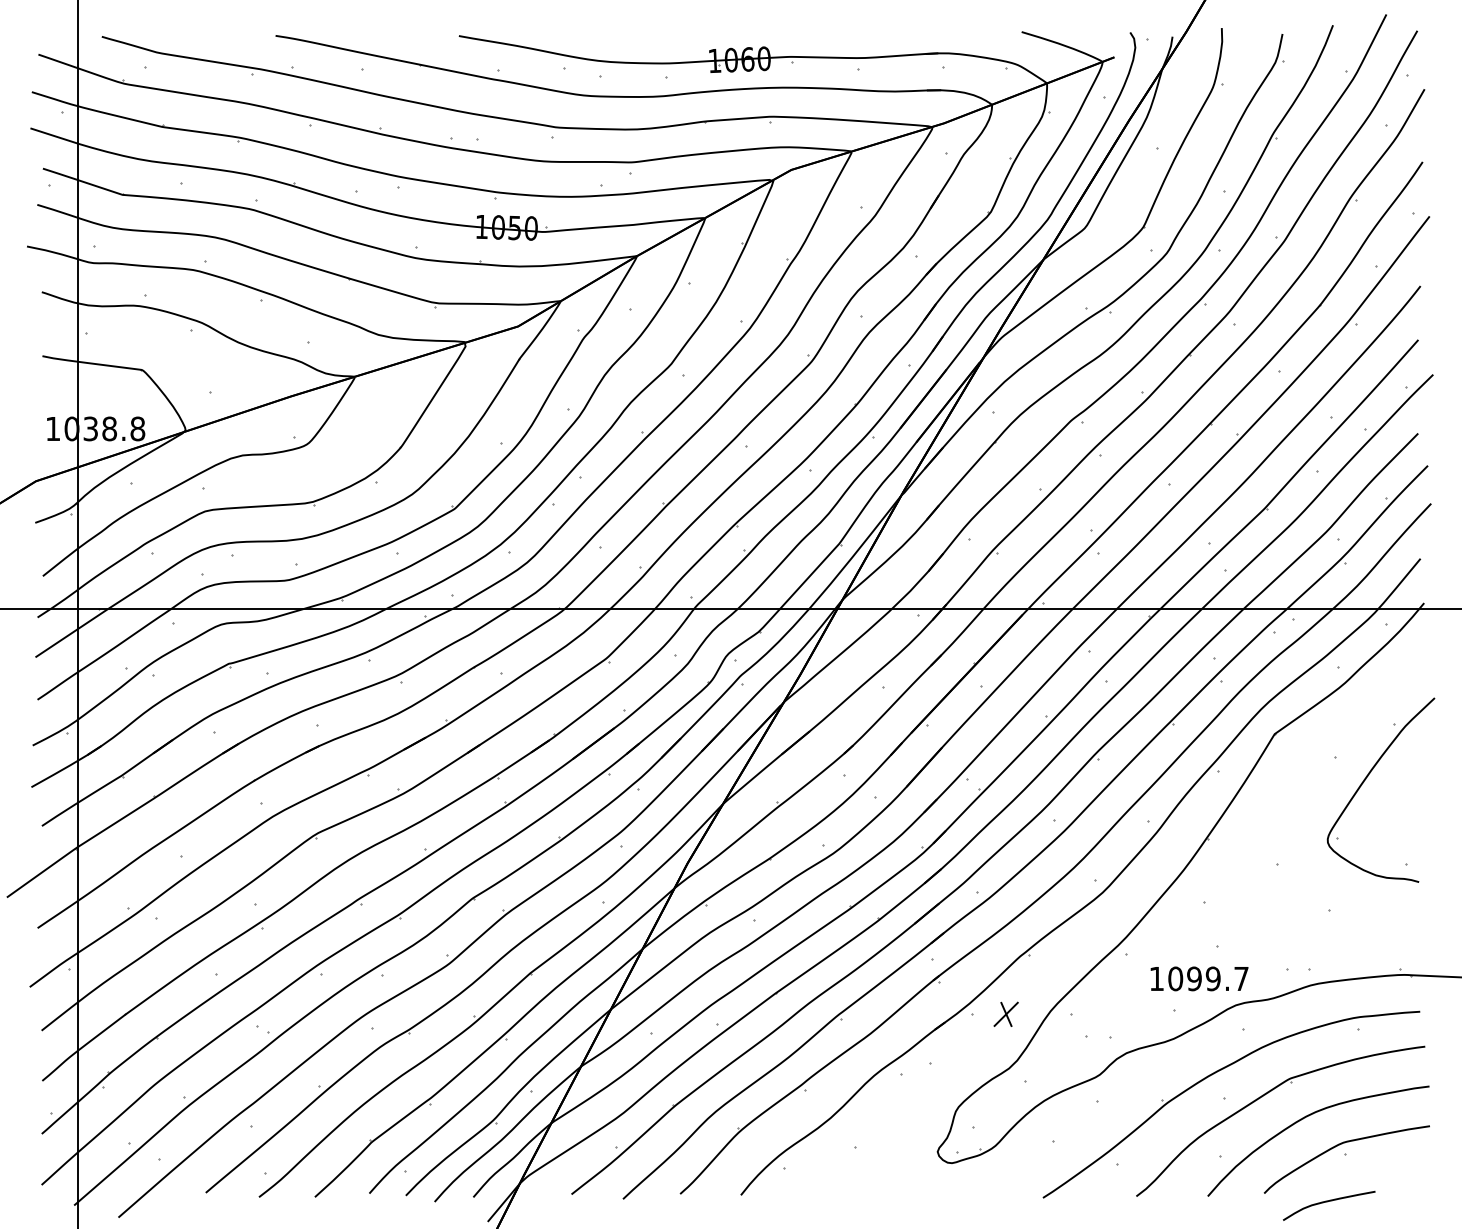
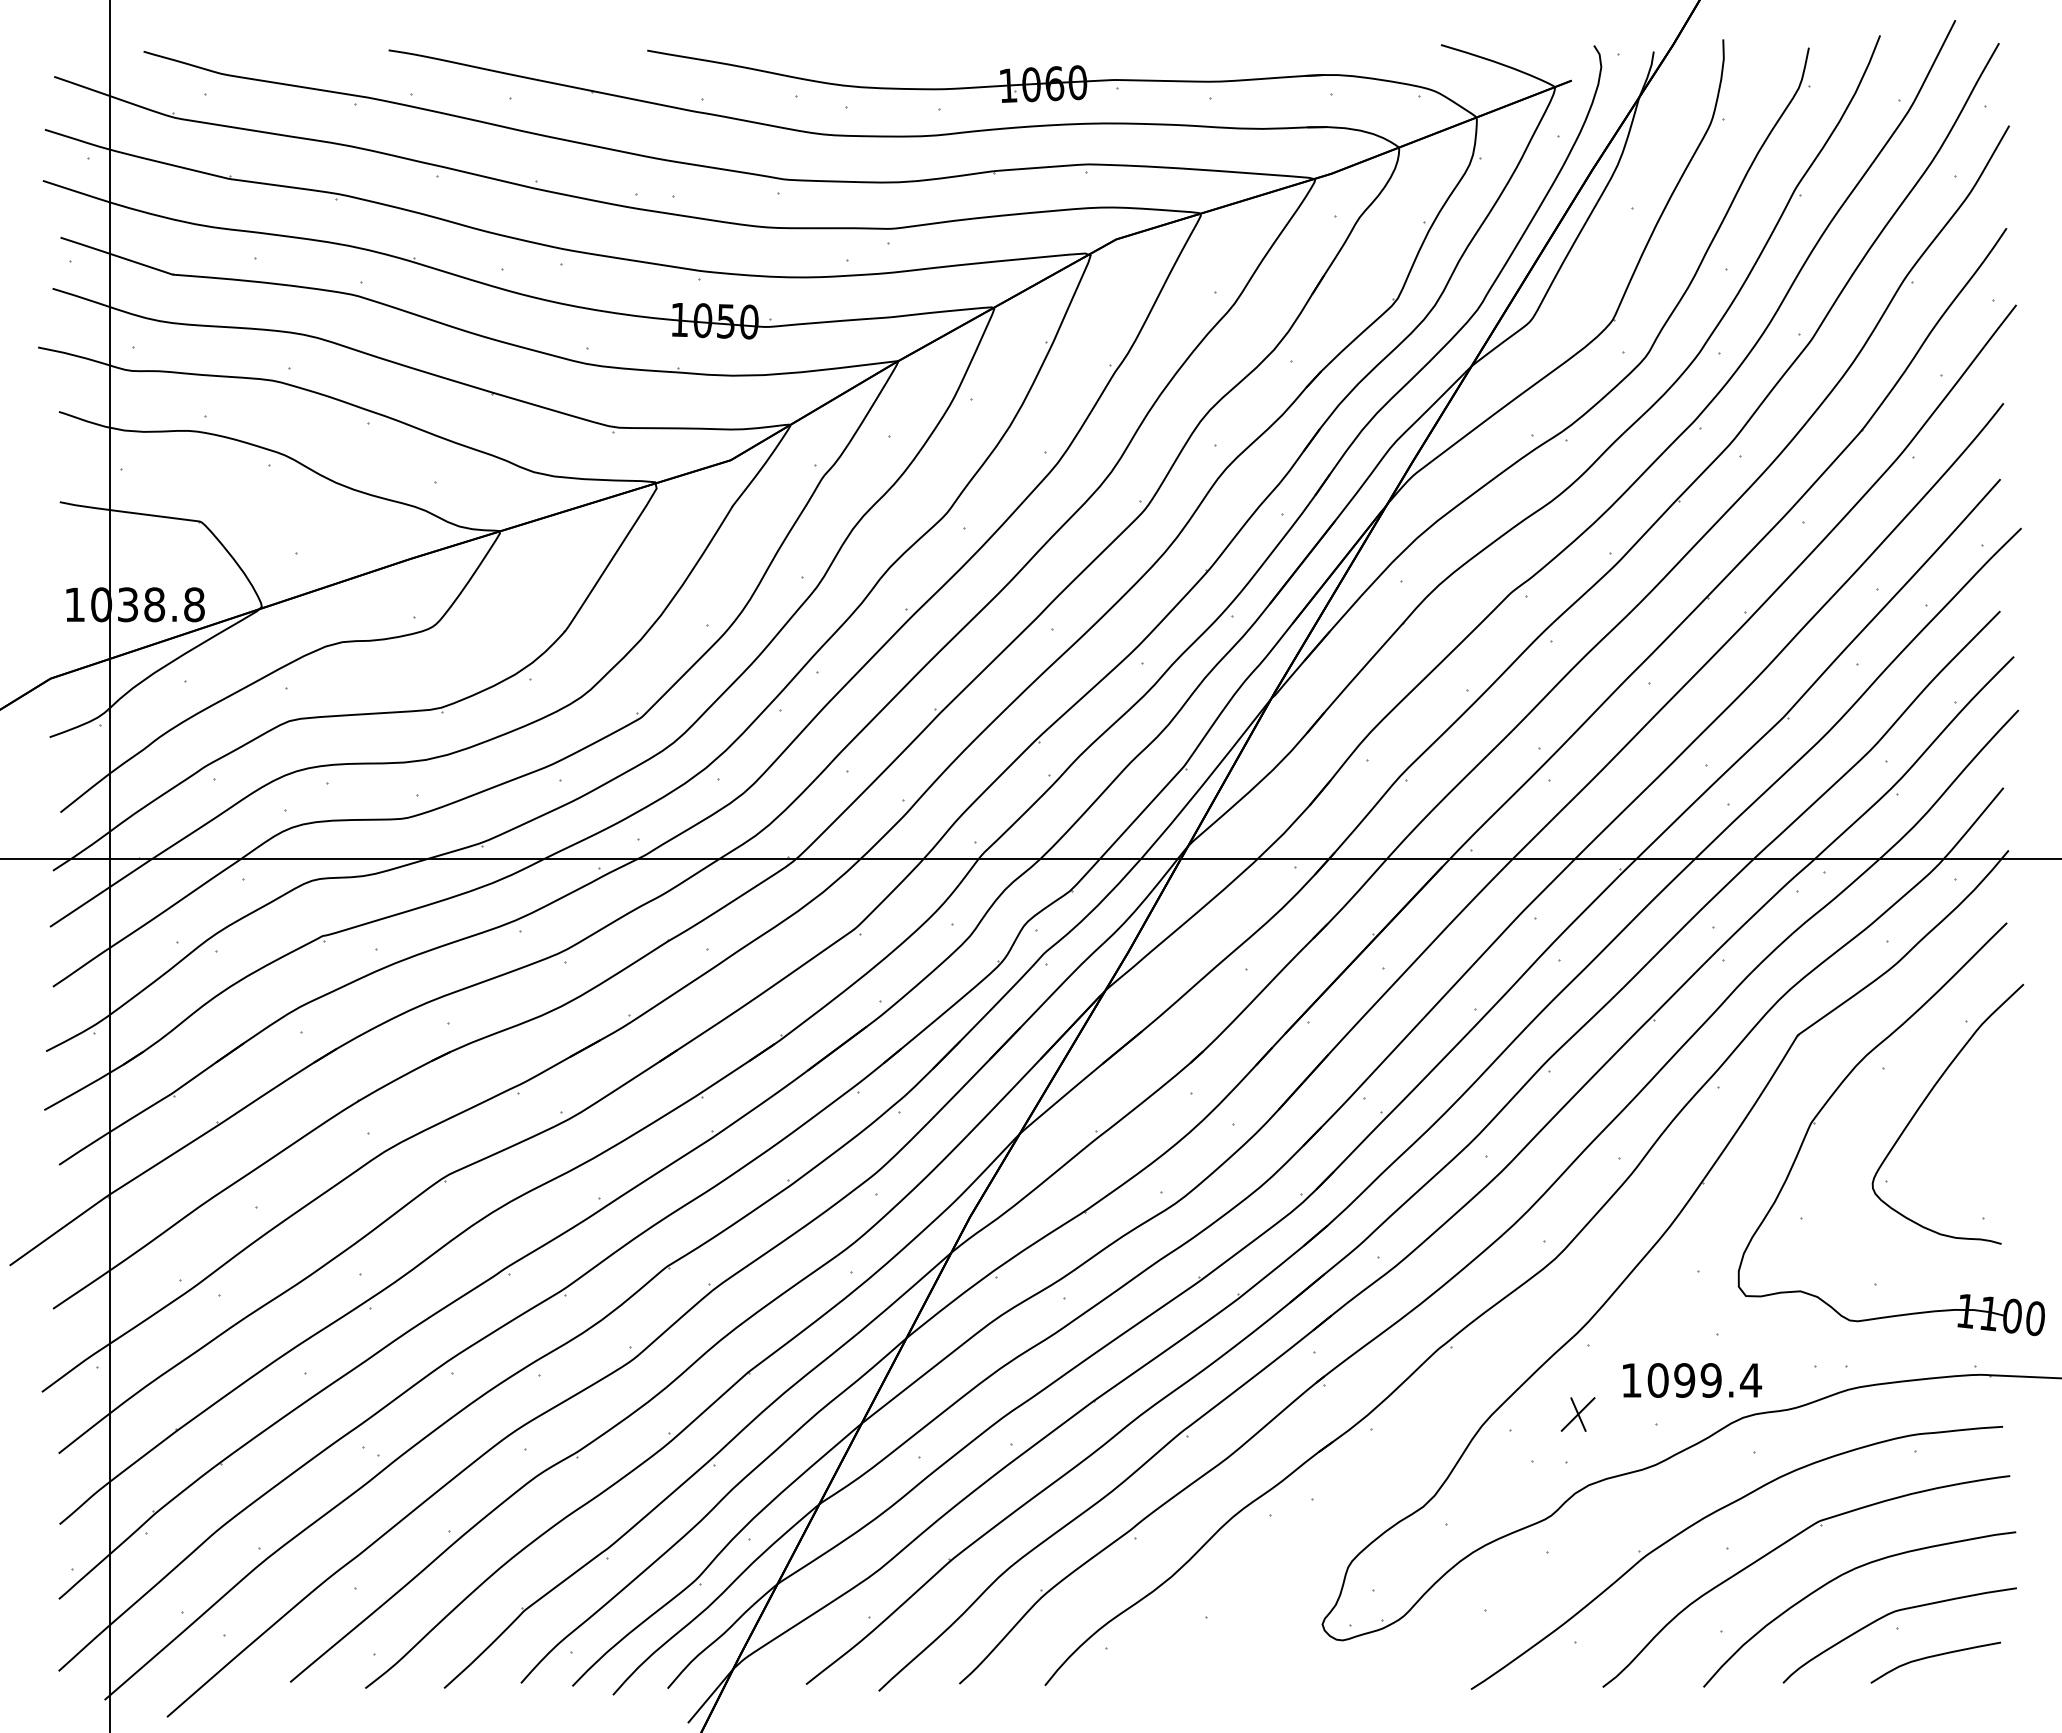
part: (1302, 773) -> (1837, 1090), added
text: (1241, 978) -> (1751, 1380), 1099.7 -> 1099.4
part: (1005, 1014) -> (1577, 1414), moved
curve: (1327, 1202) -> (1933, 1657), moved

